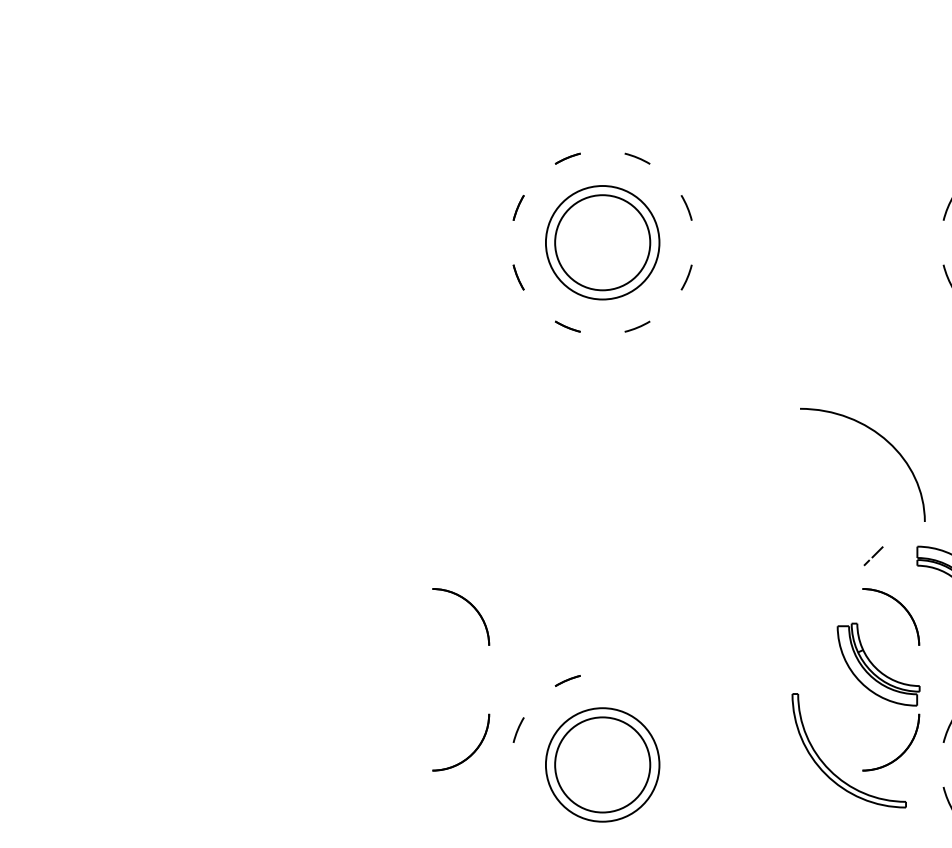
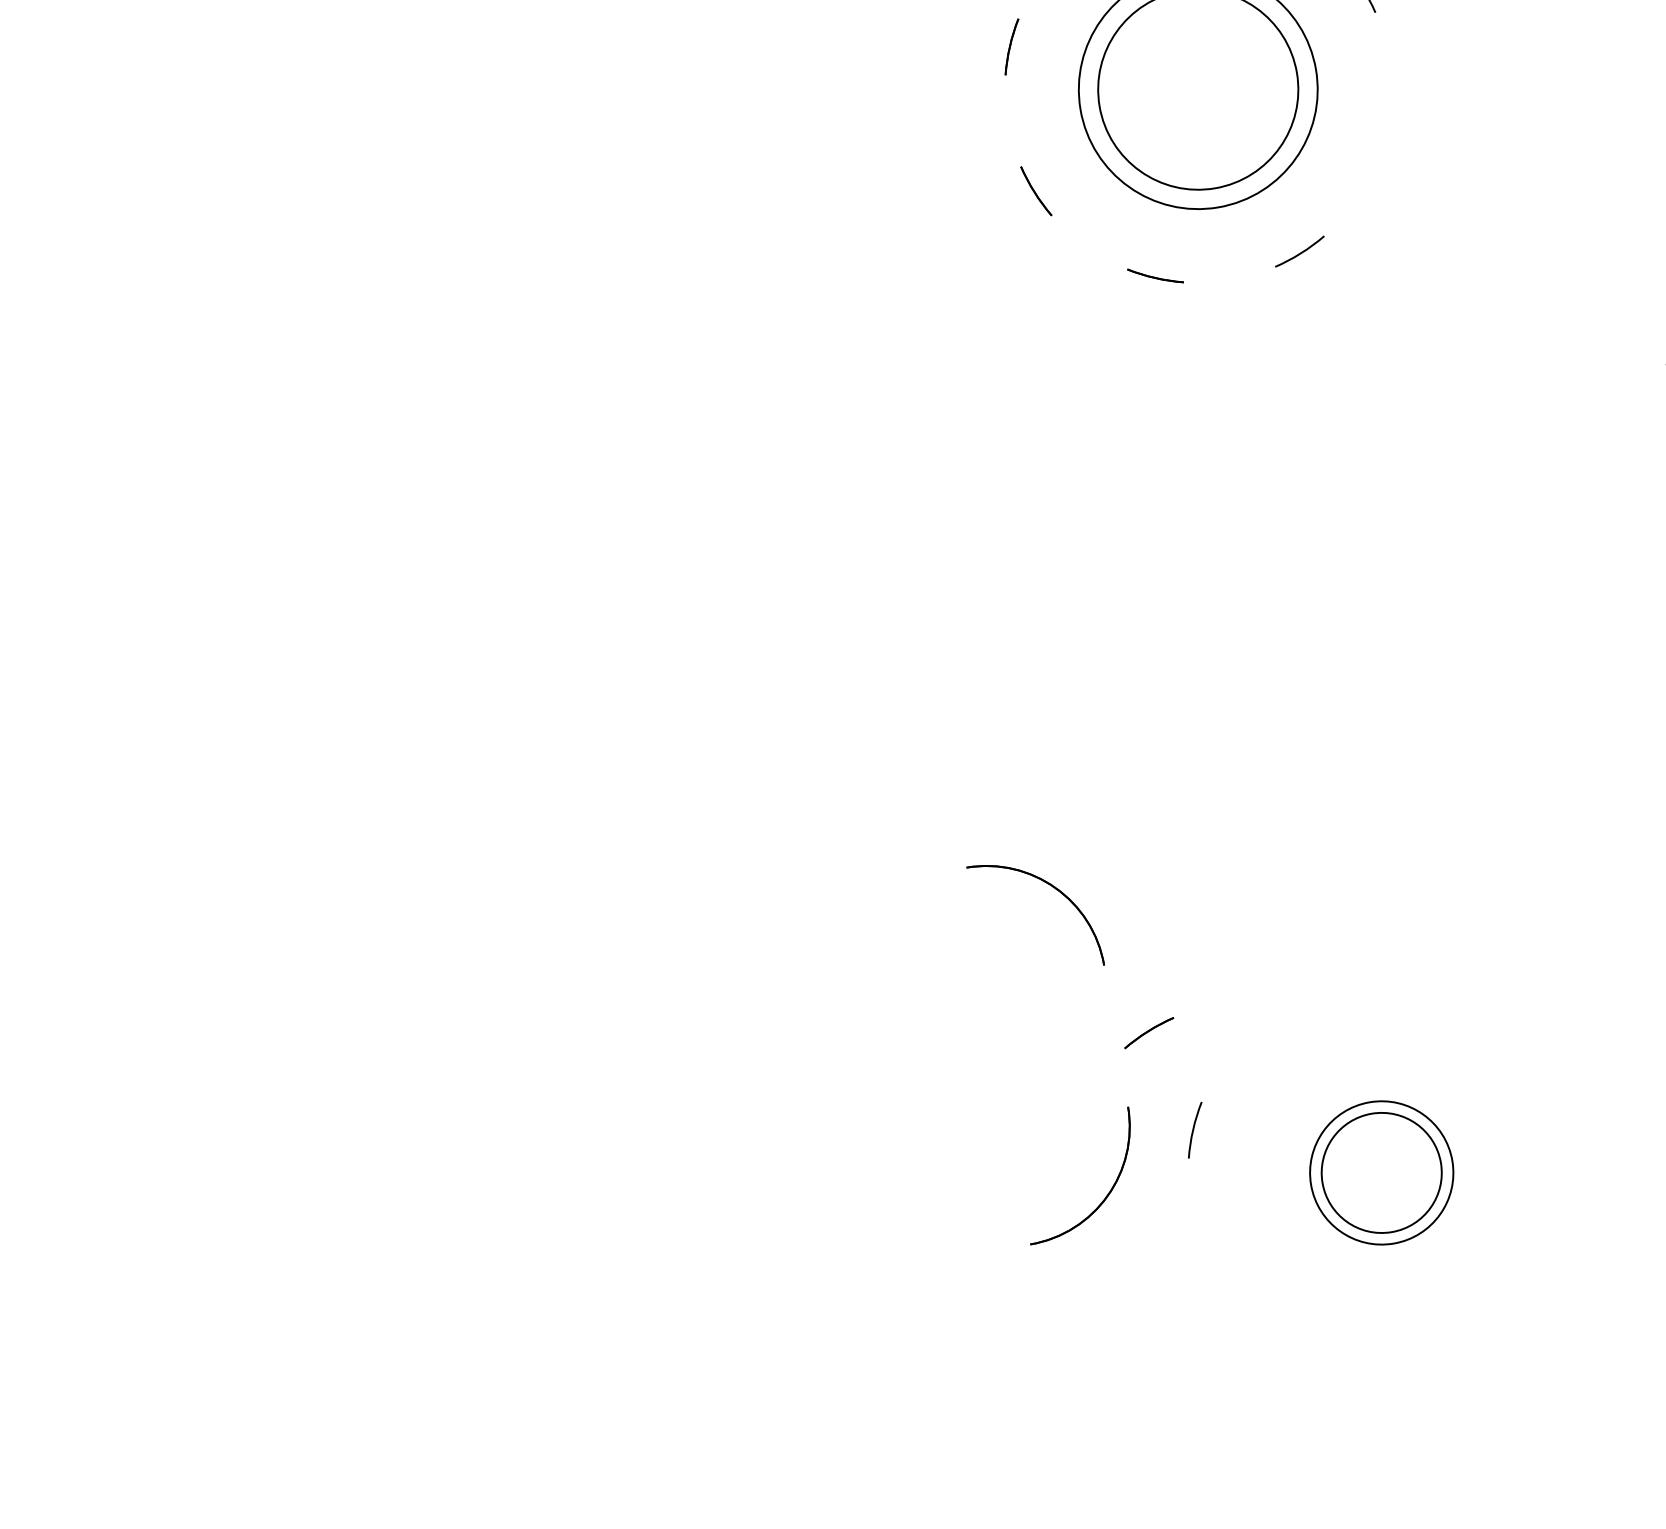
line: (686, 277) -> (1384, 132), removed
line: (567, 680) -> (1148, 1032), moved
part: (602, 764) -> (1380, 1172), size x0.6

